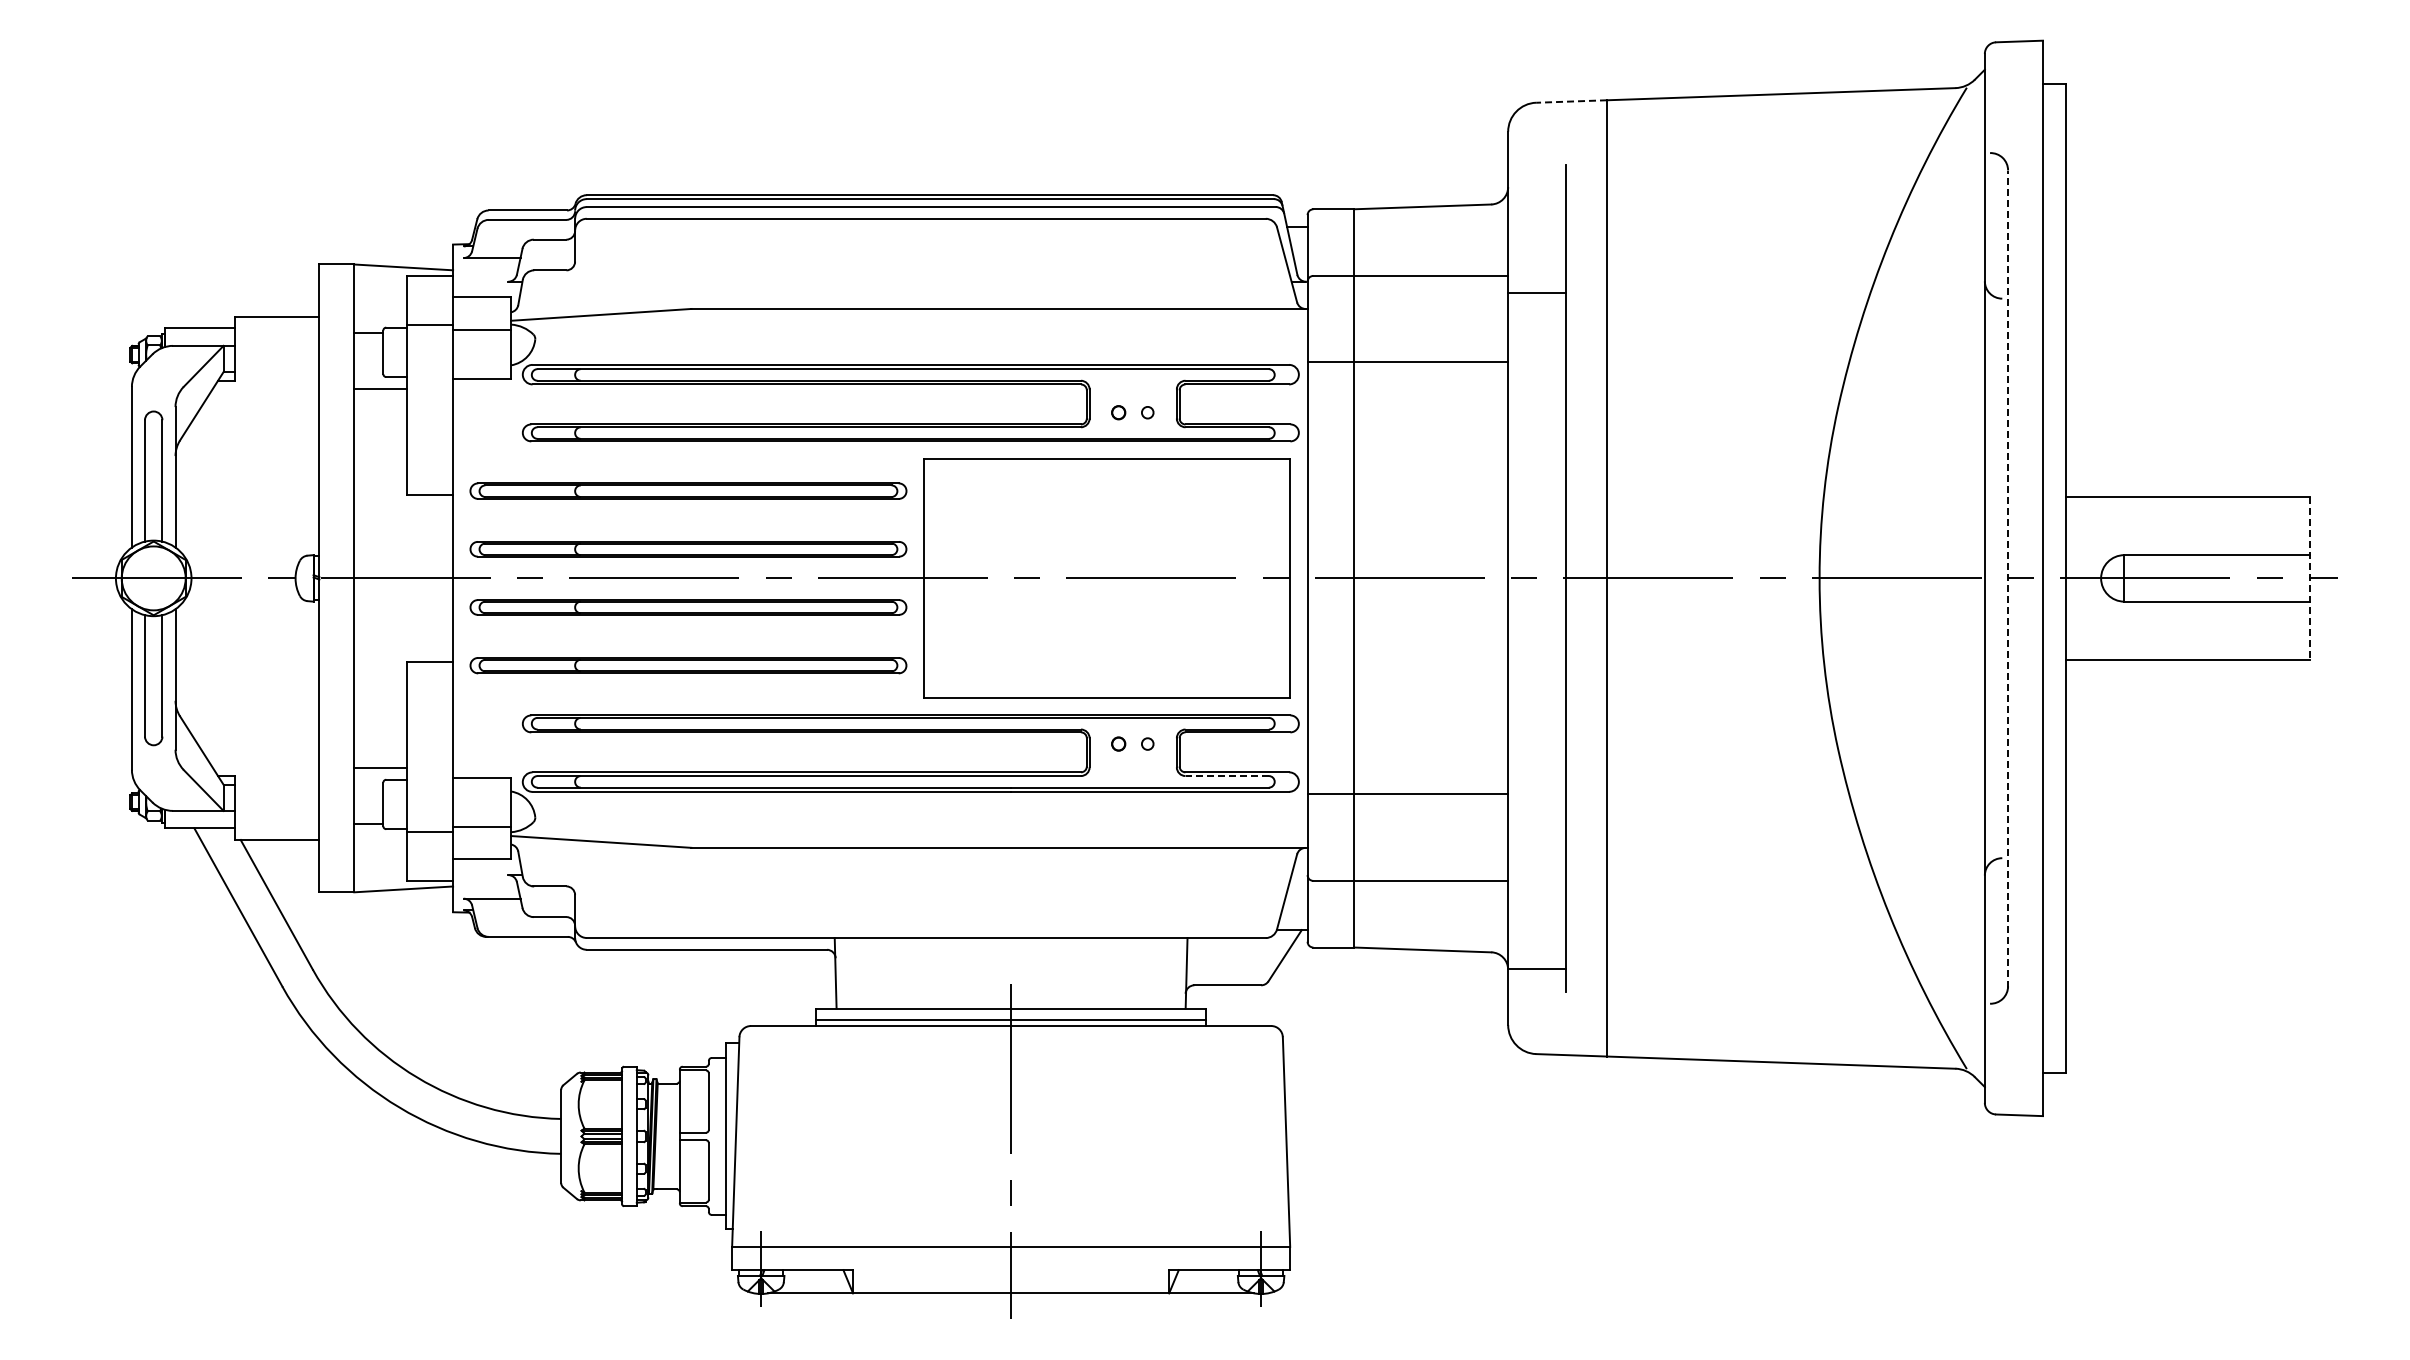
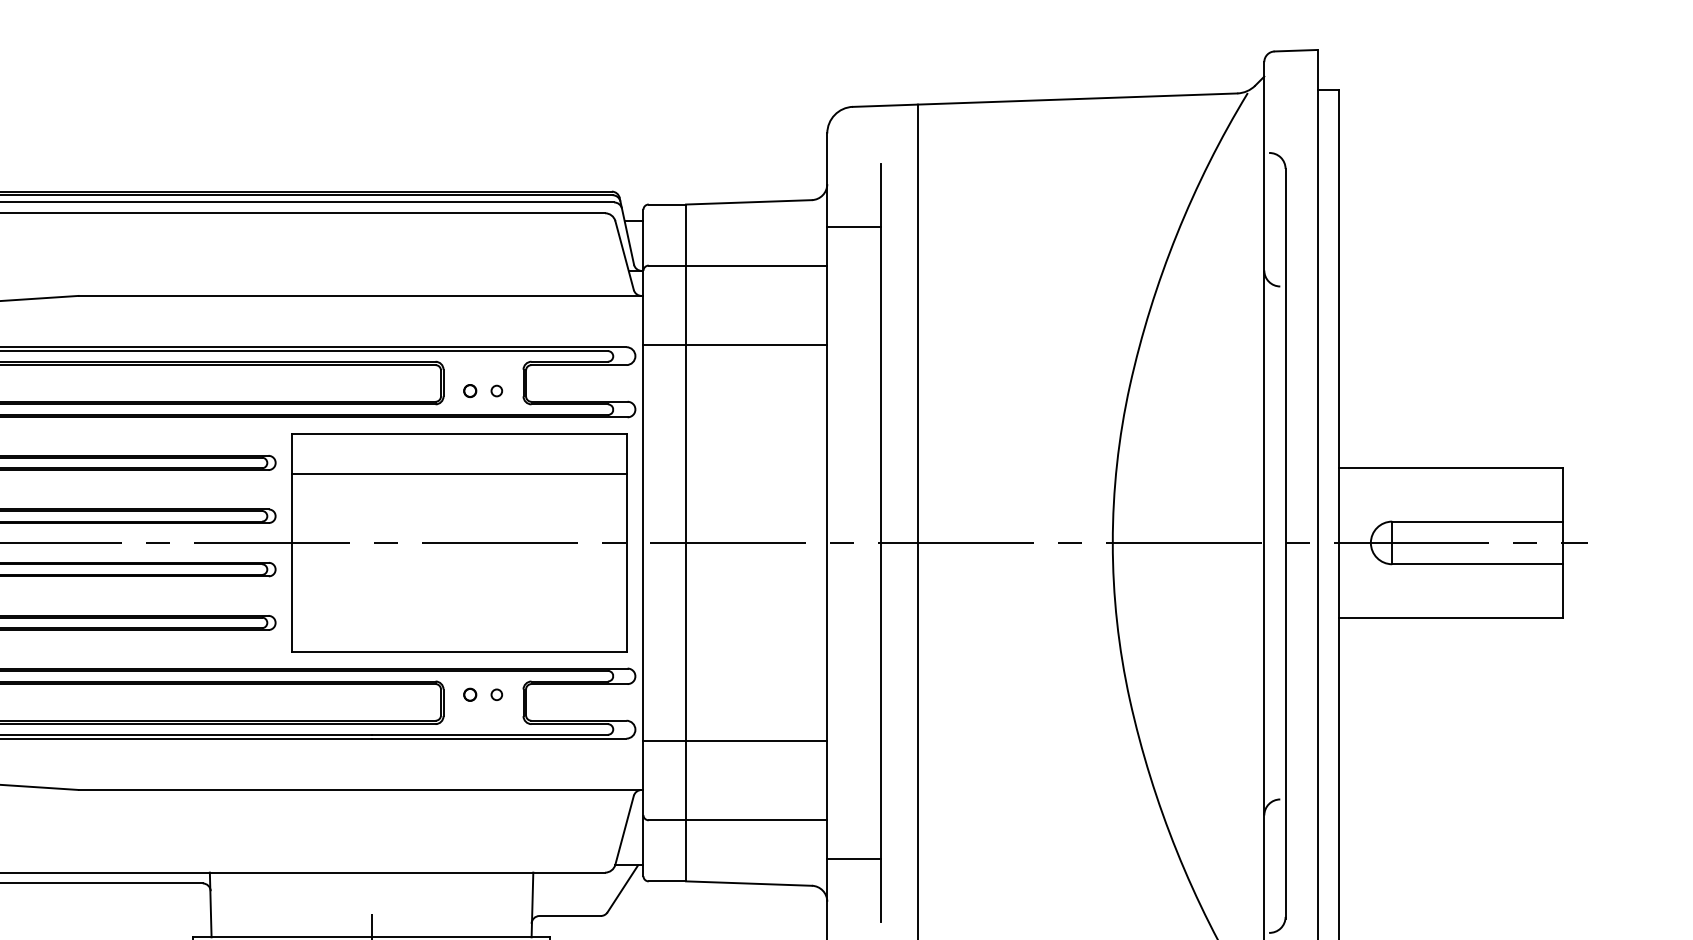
line: (1571, 101) -> (885, 105), dashed -> solid
line: (1537, 292) -> (854, 226), moved
line: (1106, 502) -> (459, 473), added
line: (2310, 578) -> (1562, 543), dashed -> solid
line: (2008, 579) -> (1285, 543), dashed -> solid
line: (1227, 776) -> (569, 724), dashed -> solid
line: (1537, 969) -> (854, 859), moved

